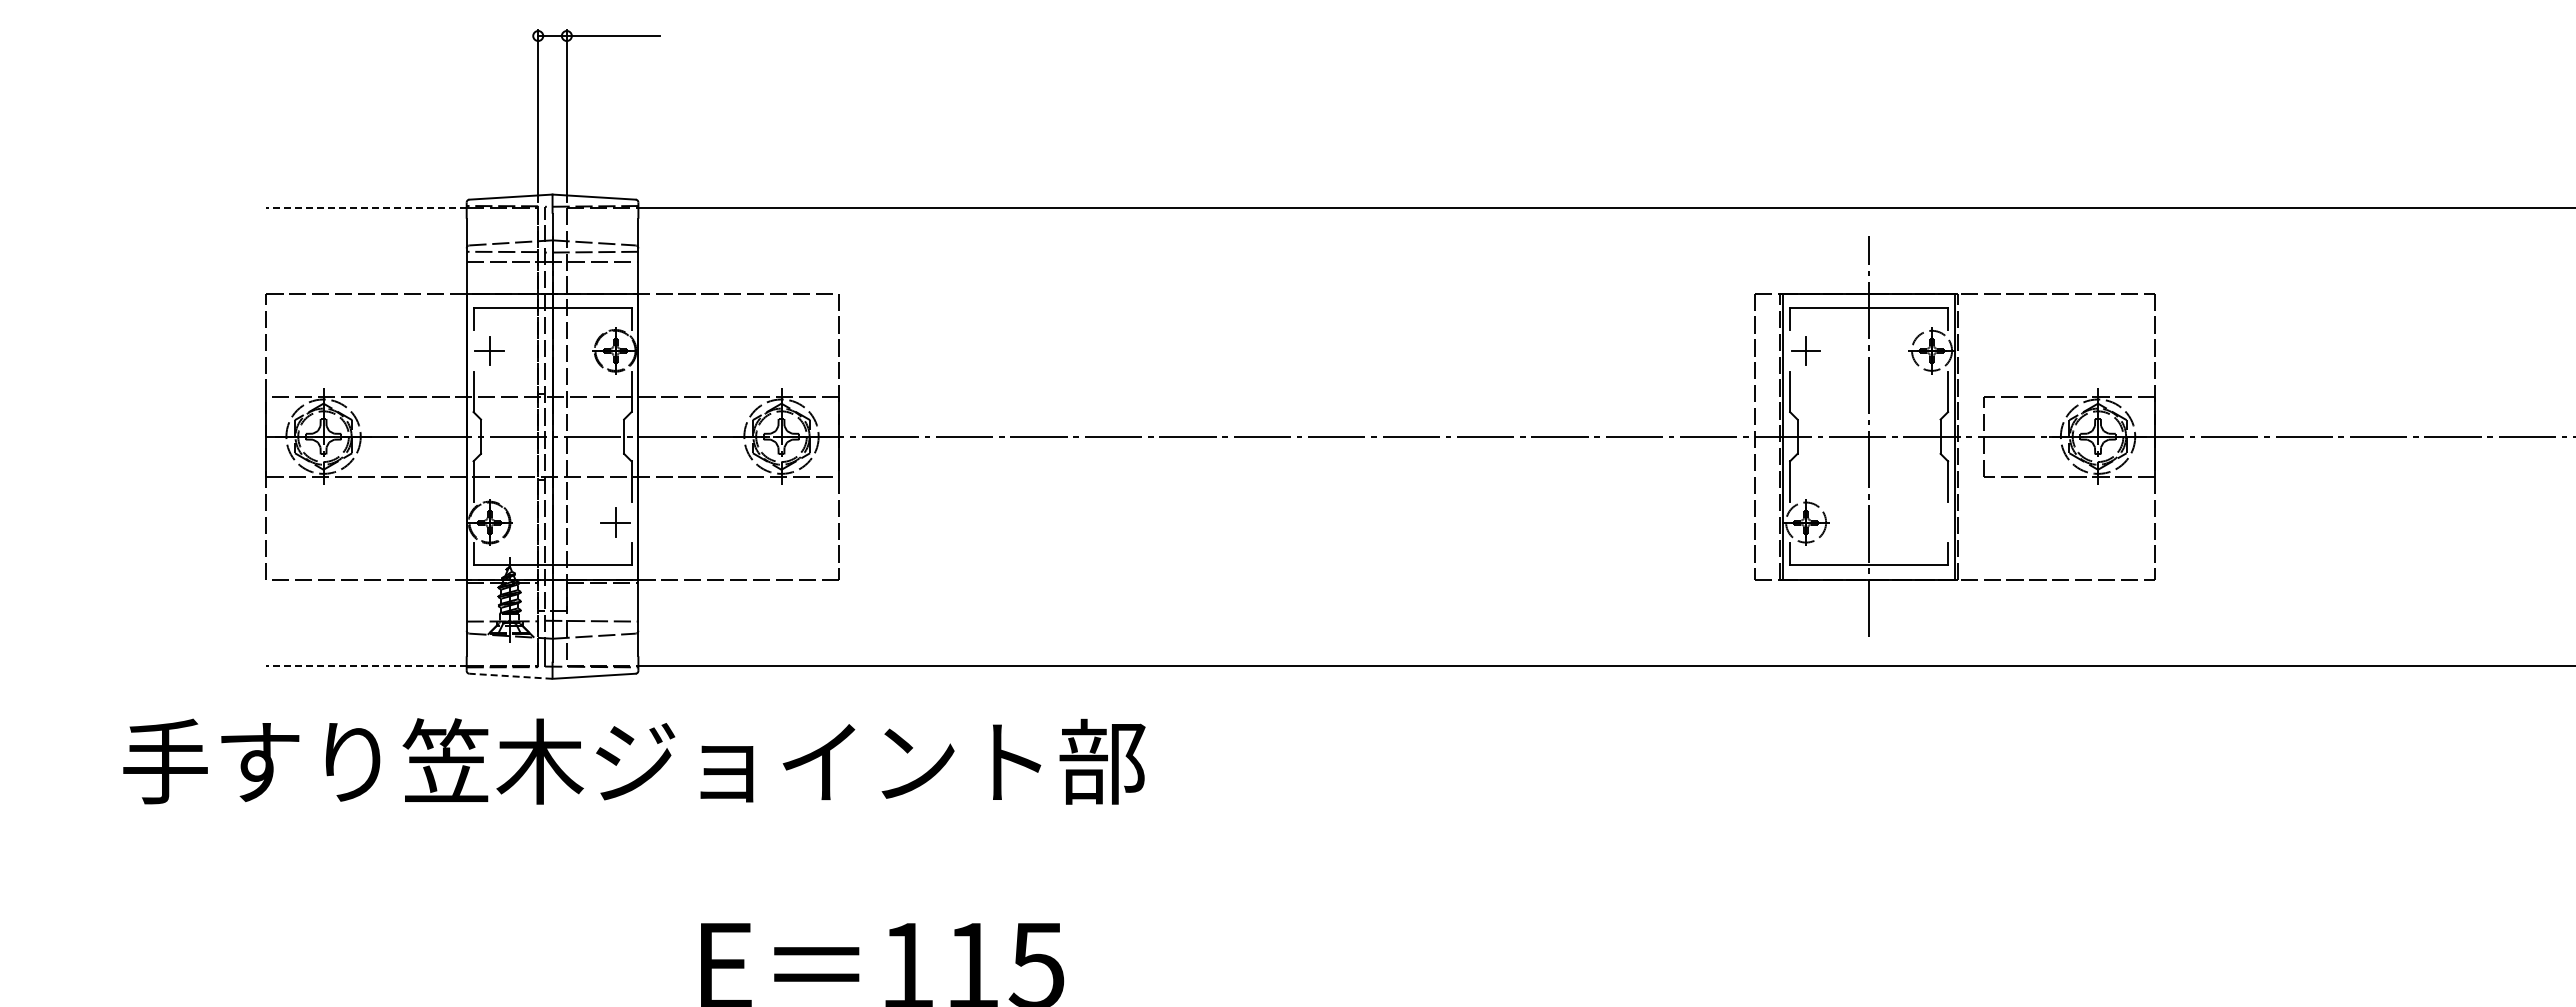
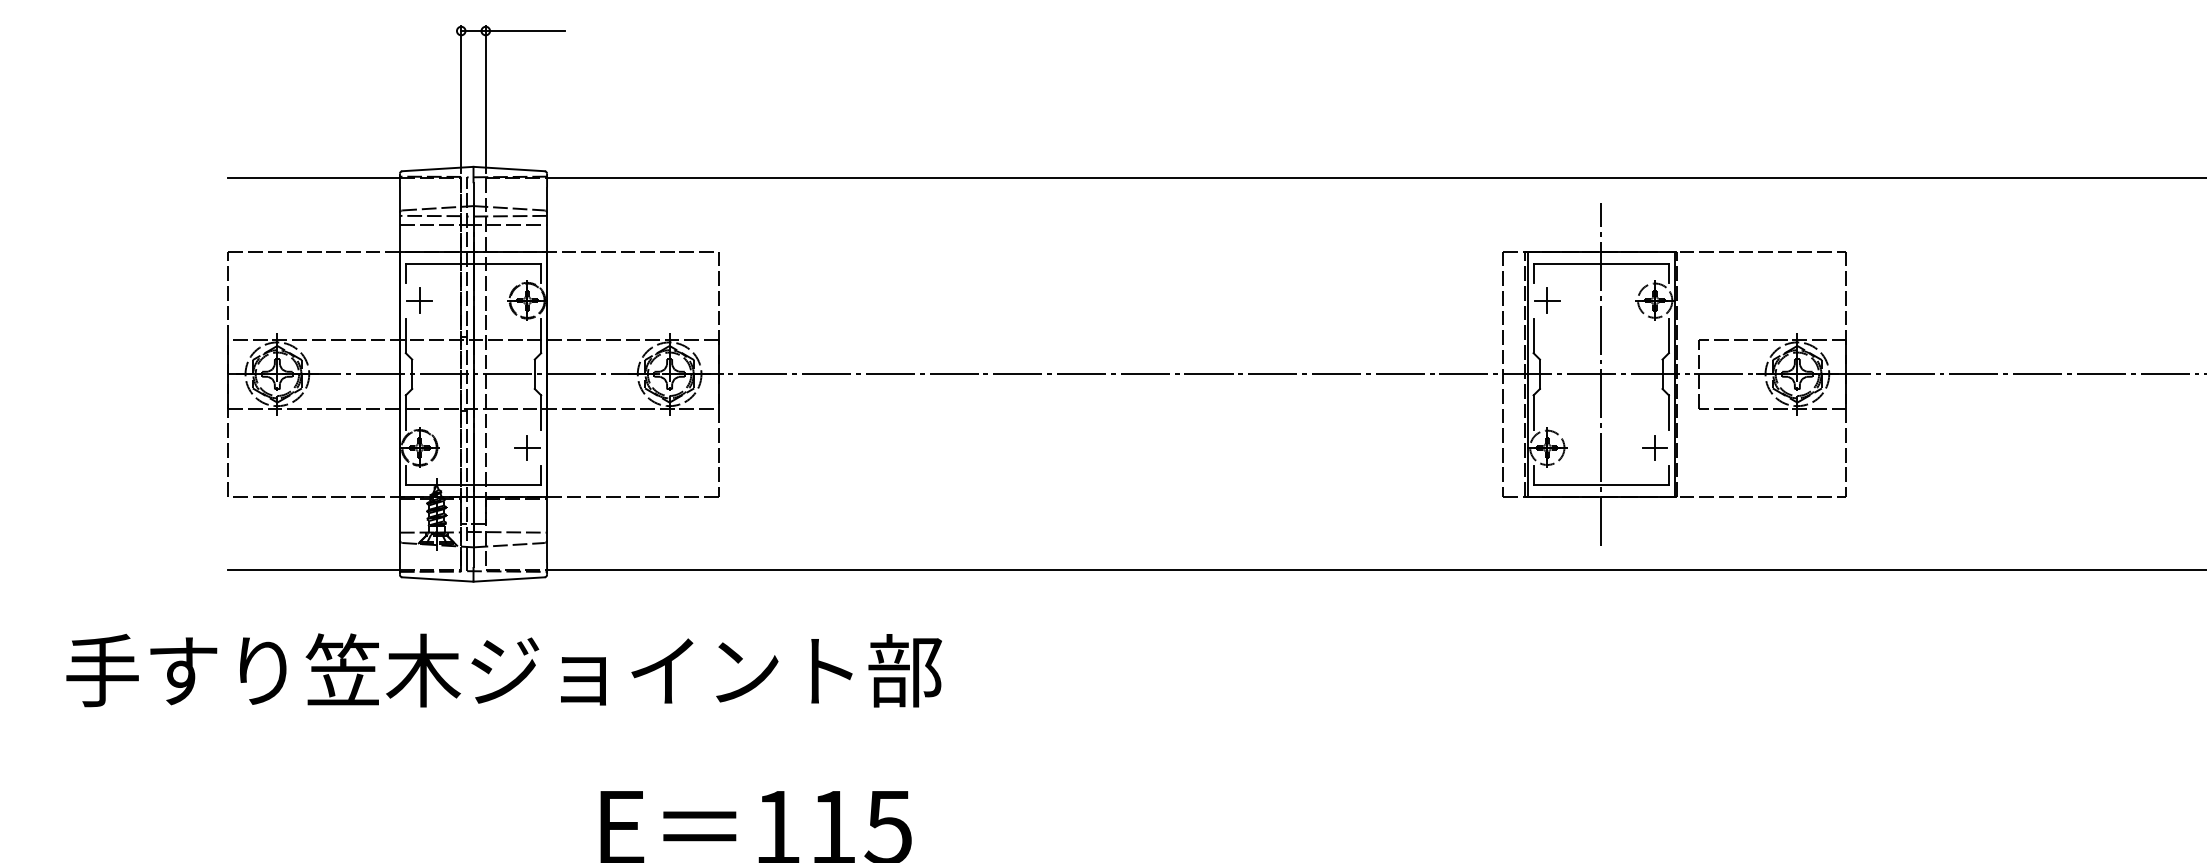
line: (366, 207) -> (314, 177), dashed -> solid
part: (1931, 522) -> (1654, 447), added
line: (366, 665) -> (314, 570), dashed -> solid
line: (510, 676) -> (437, 579), dashed -> solid
text: (634, 761) -> (504, 670), moved

